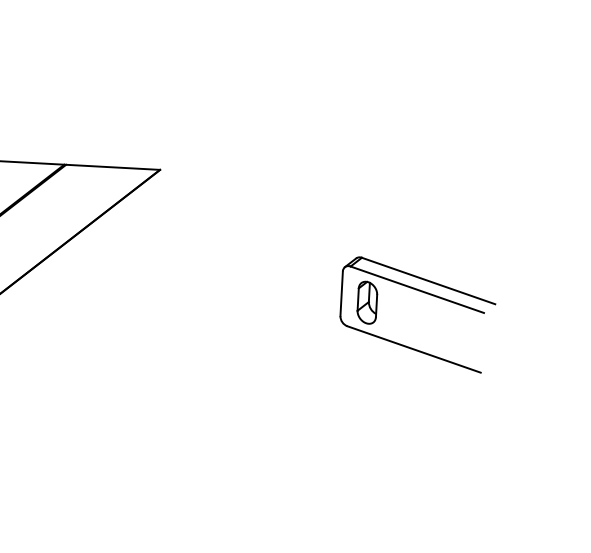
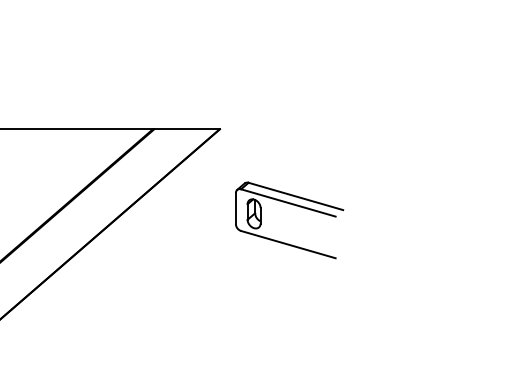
part: (423, 293) -> (292, 205), moved

